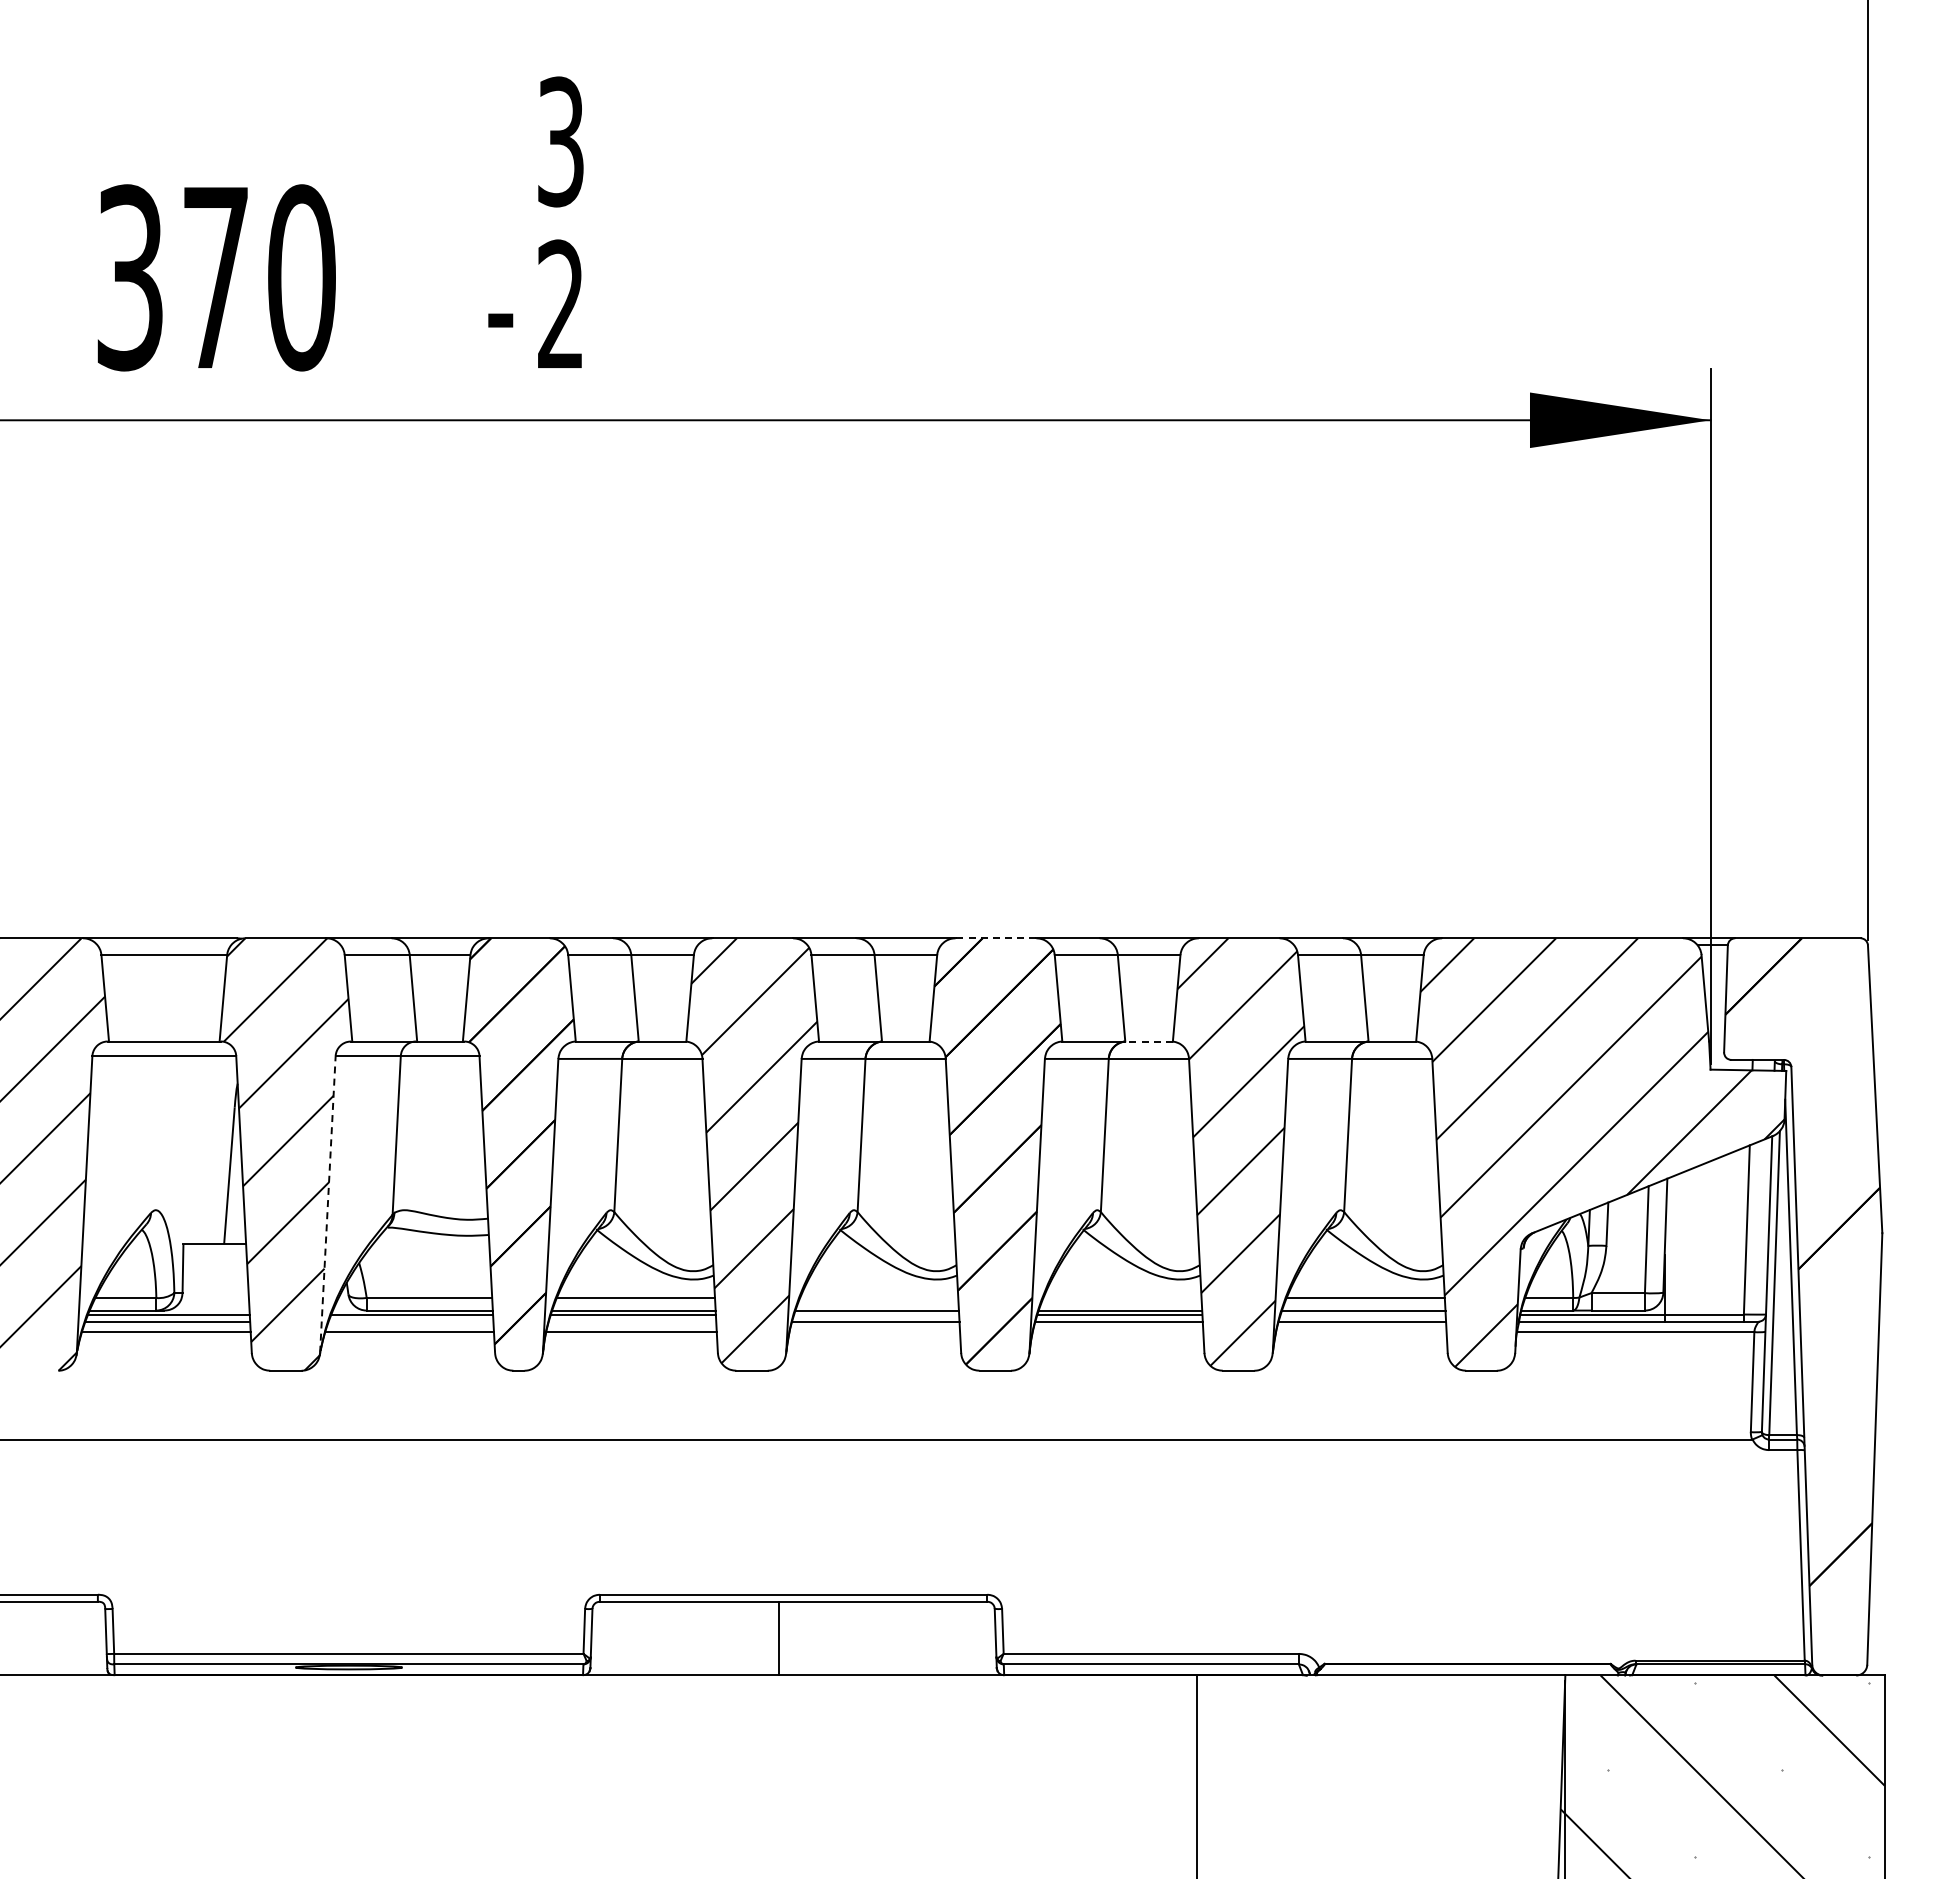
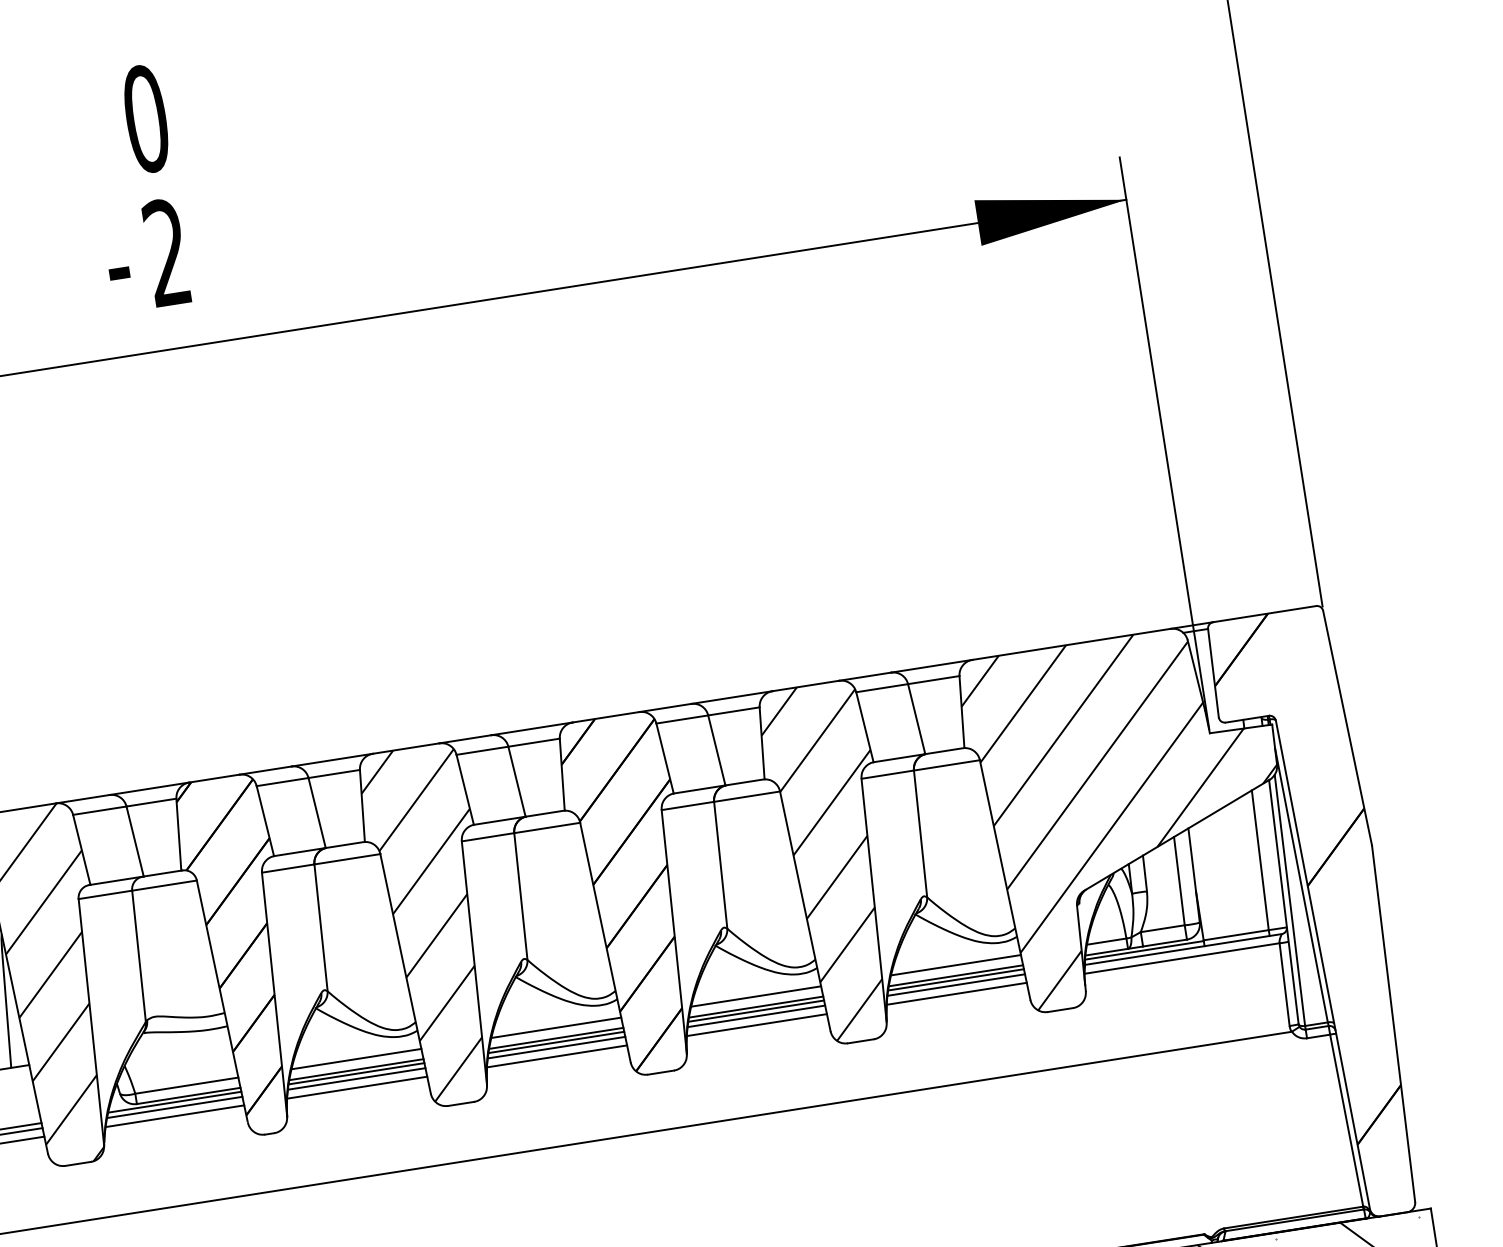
text: (560, 141) -> (145, 118), 3 -> 0
line: (995, 938) -> (605, 717), dashed -> solid
line: (1149, 1041) -> (745, 782), dashed -> solid
line: (327, 1204) -> (91, 1021), dashed -> solid
line: (879, 1298) -> (556, 1028), added
line: (1122, 1298) -> (756, 996), added
line: (876, 1315) -> (556, 1042), added
line: (1362, 1315) -> (955, 980), added
line: (410, 1321) -> (174, 1107), added
line: (632, 1321) -> (356, 1078), added
line: (874, 1332) -> (556, 1056), added
line: (1118, 1332) -> (757, 1025), added
line: (1361, 1332) -> (956, 994), added

